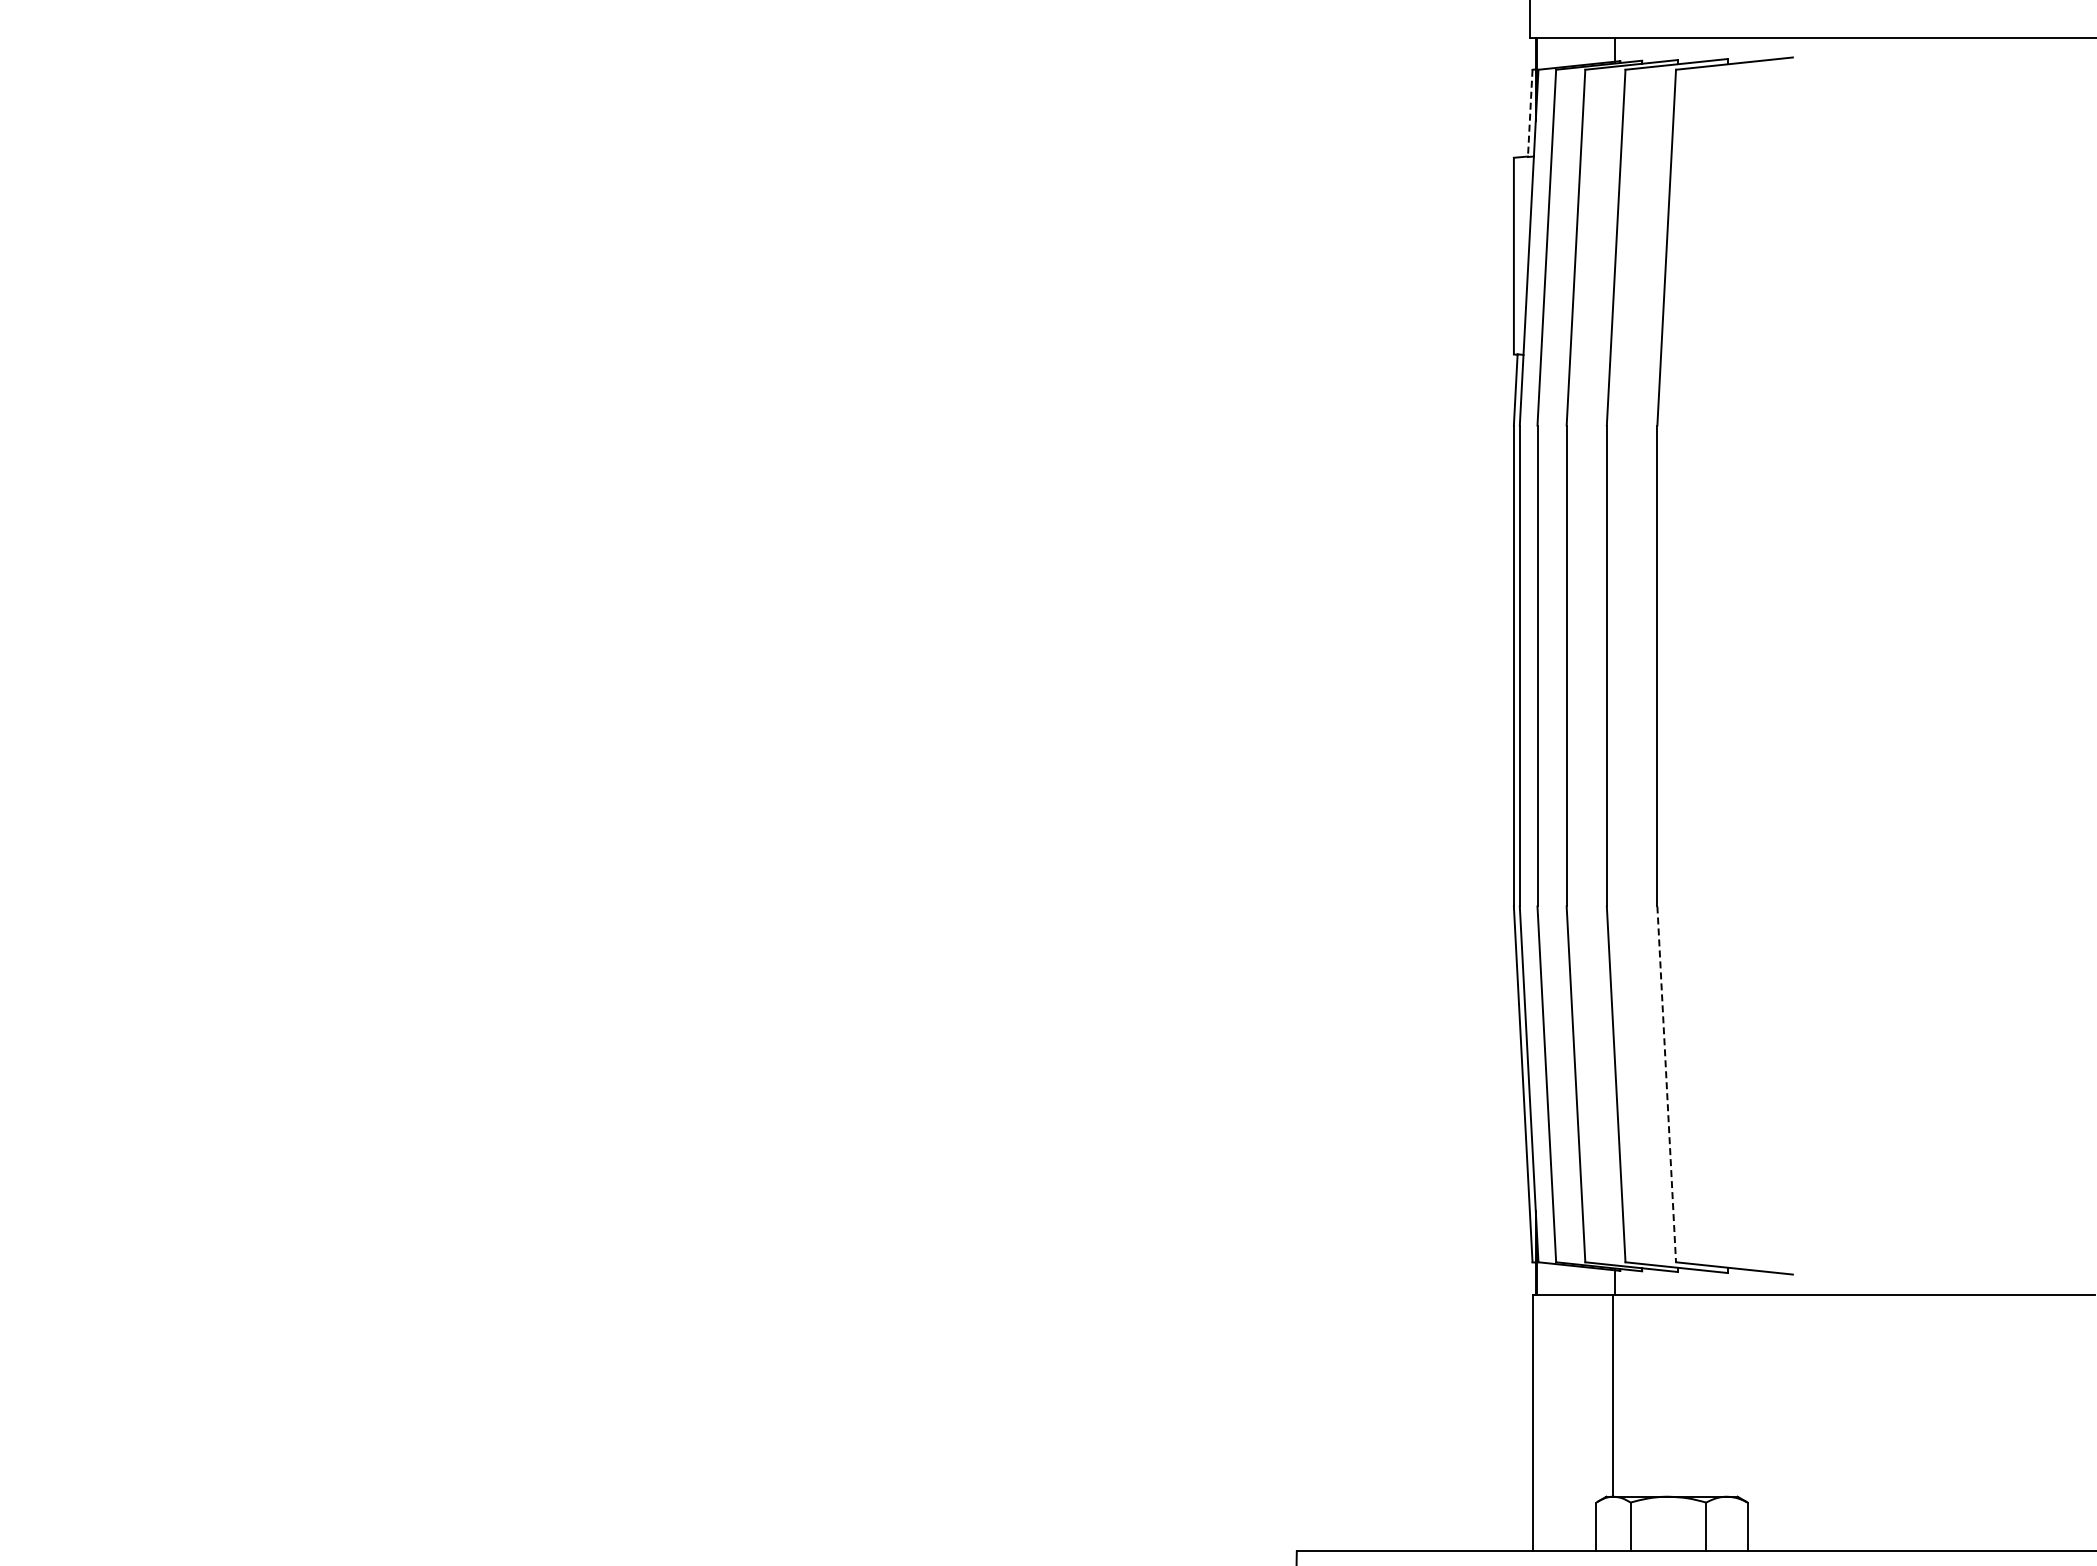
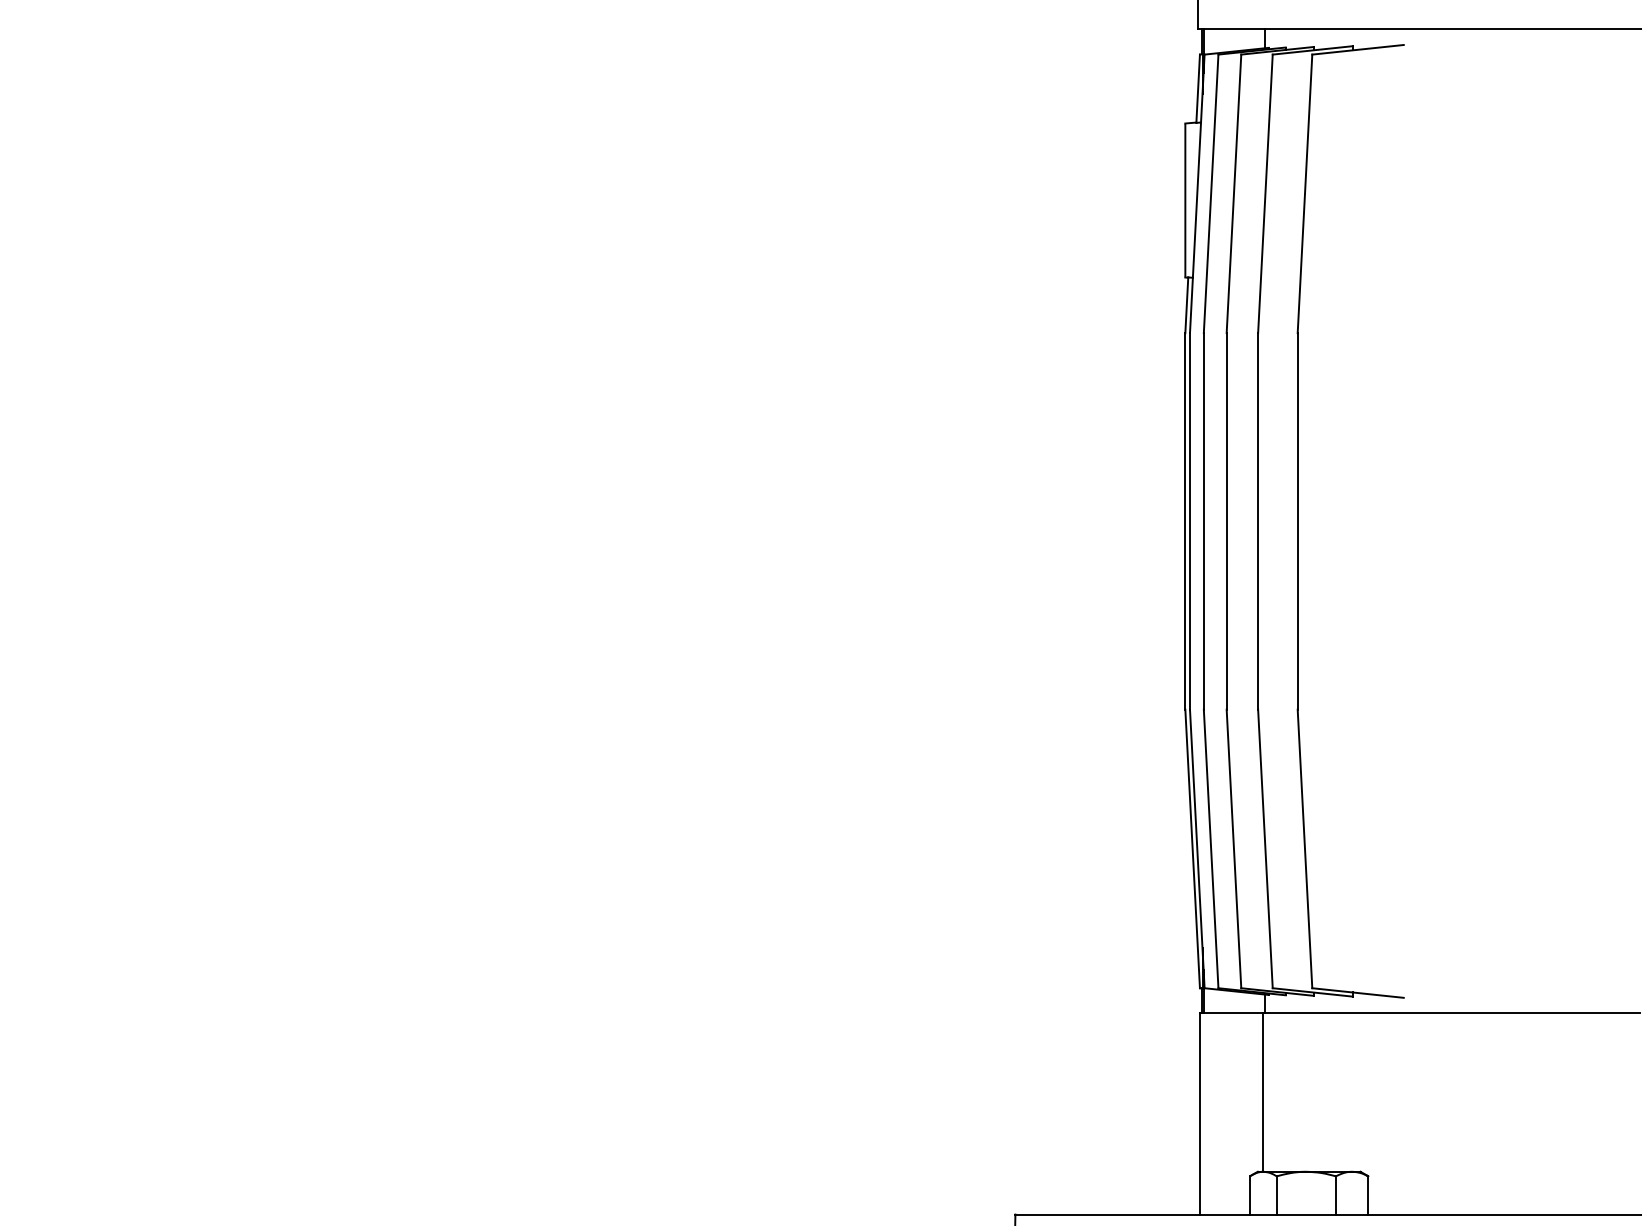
line: (1530, 113) -> (1198, 88), dashed -> solid
line: (1666, 1084) -> (1304, 849), dashed -> solid

